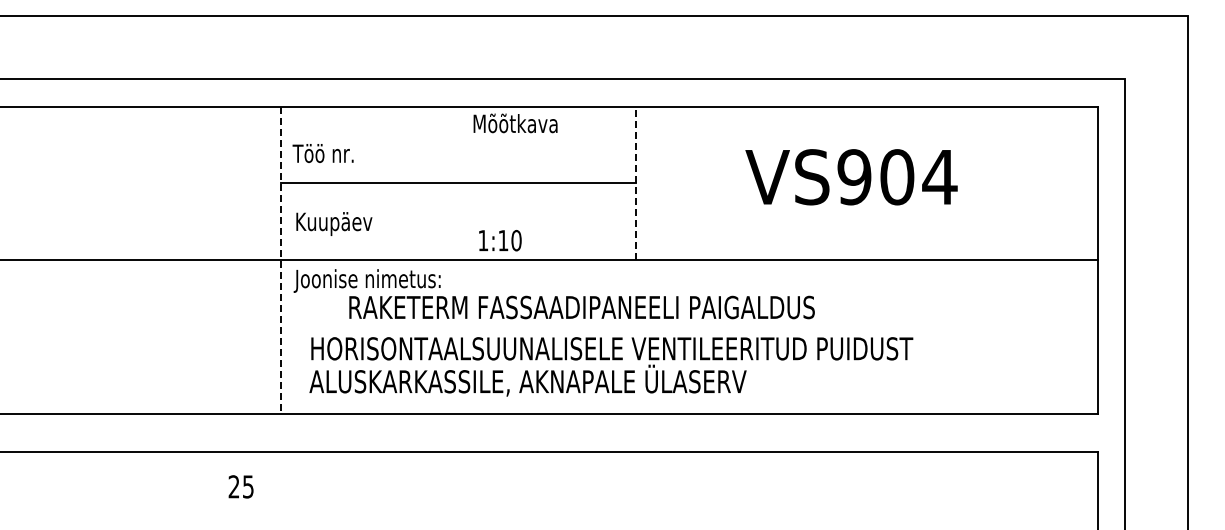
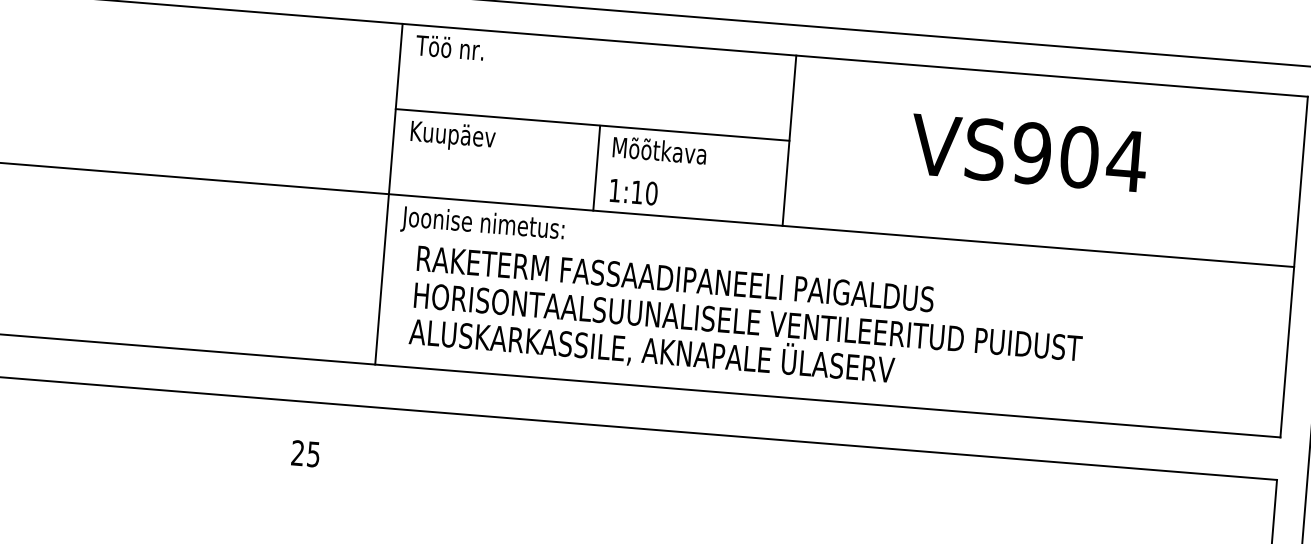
text: (515, 123) -> (659, 150), moved
text: (322, 153) -> (449, 47), moved
line: (636, 183) -> (789, 140), dashed -> solid
line: (465, 221) -> (596, 167), added
text: (334, 223) -> (453, 136), moved
line: (281, 260) -> (389, 194), dashed -> solid
text: (581, 307) -> (675, 278), moved
text: (240, 486) -> (305, 453), moved

